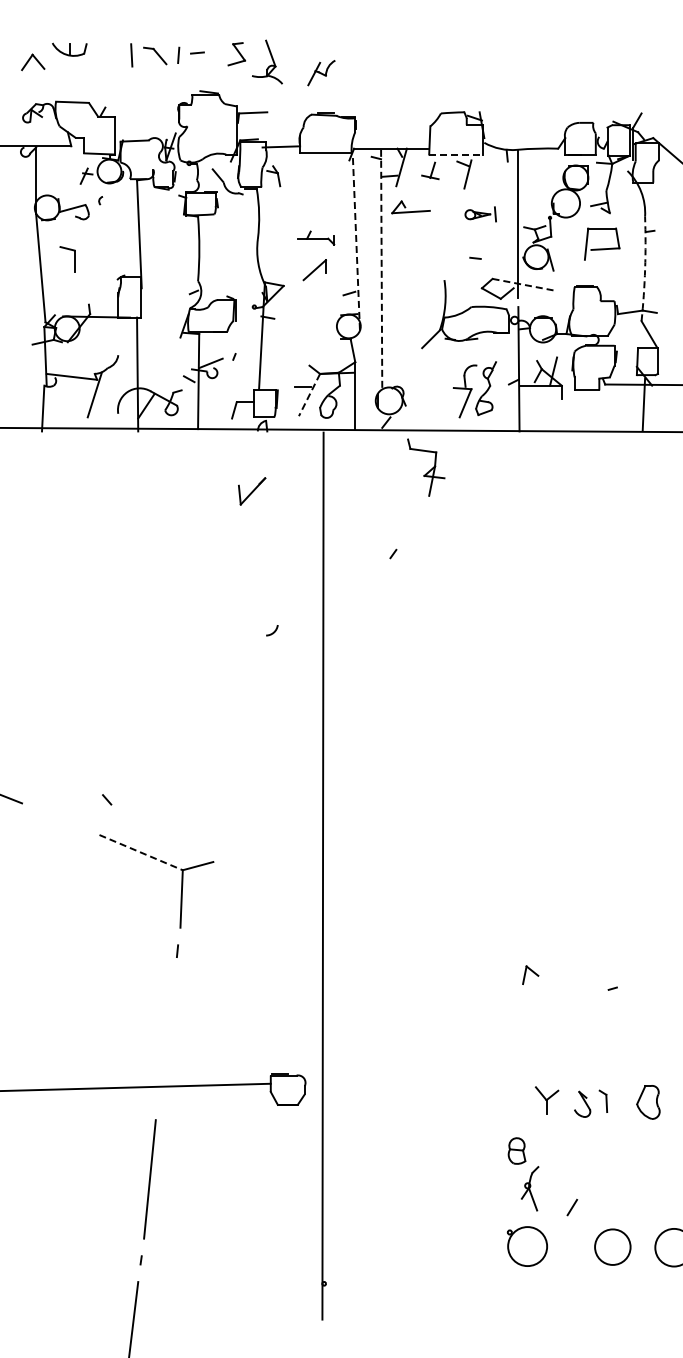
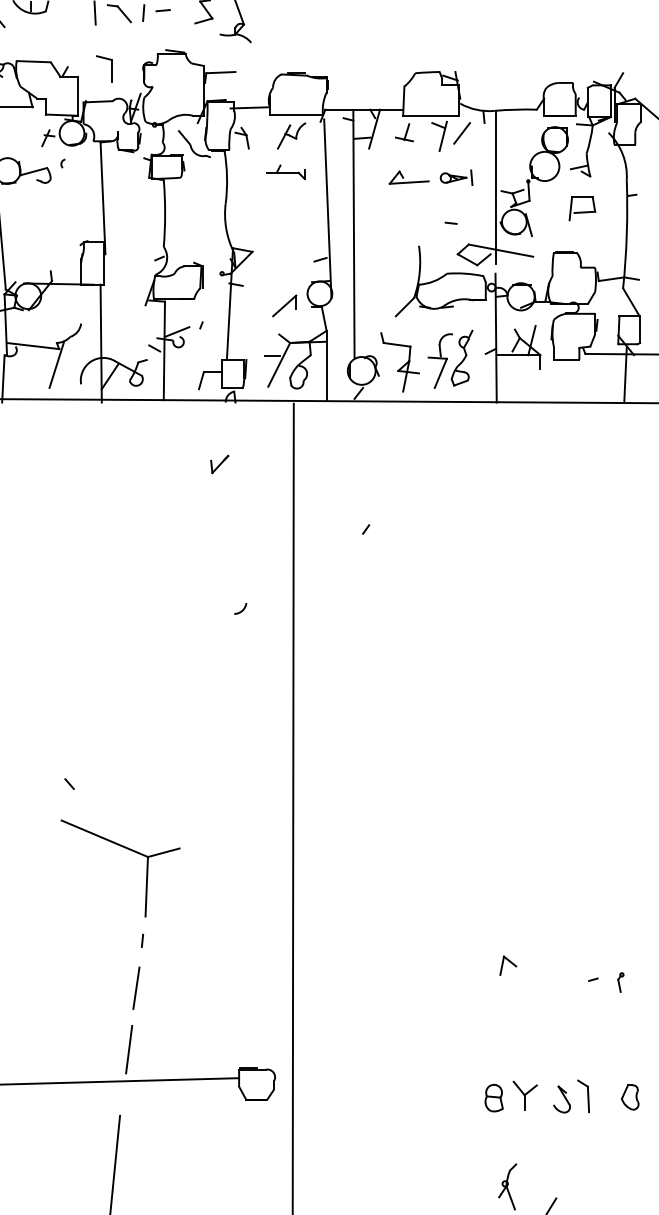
part: (321, 73) -> (291, 136), moved
line: (456, 154) -> (431, 115), dashed -> solid
line: (485, 171) -> (461, 133), added
part: (410, 207) -> (408, 177), moved
part: (316, 237) -> (286, 171), moved
line: (356, 244) -> (327, 208), dashed -> solid
part: (602, 244) -> (582, 208), size x0.71
part: (74, 259) -> (111, 69), moved
line: (381, 269) -> (353, 234), dashed -> solid
arc: (645, 269) -> (627, 234), dashed -> solid
part: (314, 270) -> (284, 306), moved
line: (523, 284) -> (500, 250), dashed -> solid
line: (309, 395) -> (279, 365), dashed -> solid
part: (426, 467) -> (400, 362), moved
part: (251, 490) -> (219, 463), size x0.62
line: (141, 852) -> (105, 838), dashed -> solid
part: (638, 991) -> (619, 982), added
line: (171, 996) -> (136, 987), added
line: (164, 1056) -> (129, 1049), added
part: (603, 1101) -> (583, 1096), size x1.43
part: (648, 1102) -> (630, 1097), size x0.71
part: (516, 1150) -> (493, 1097), moved

